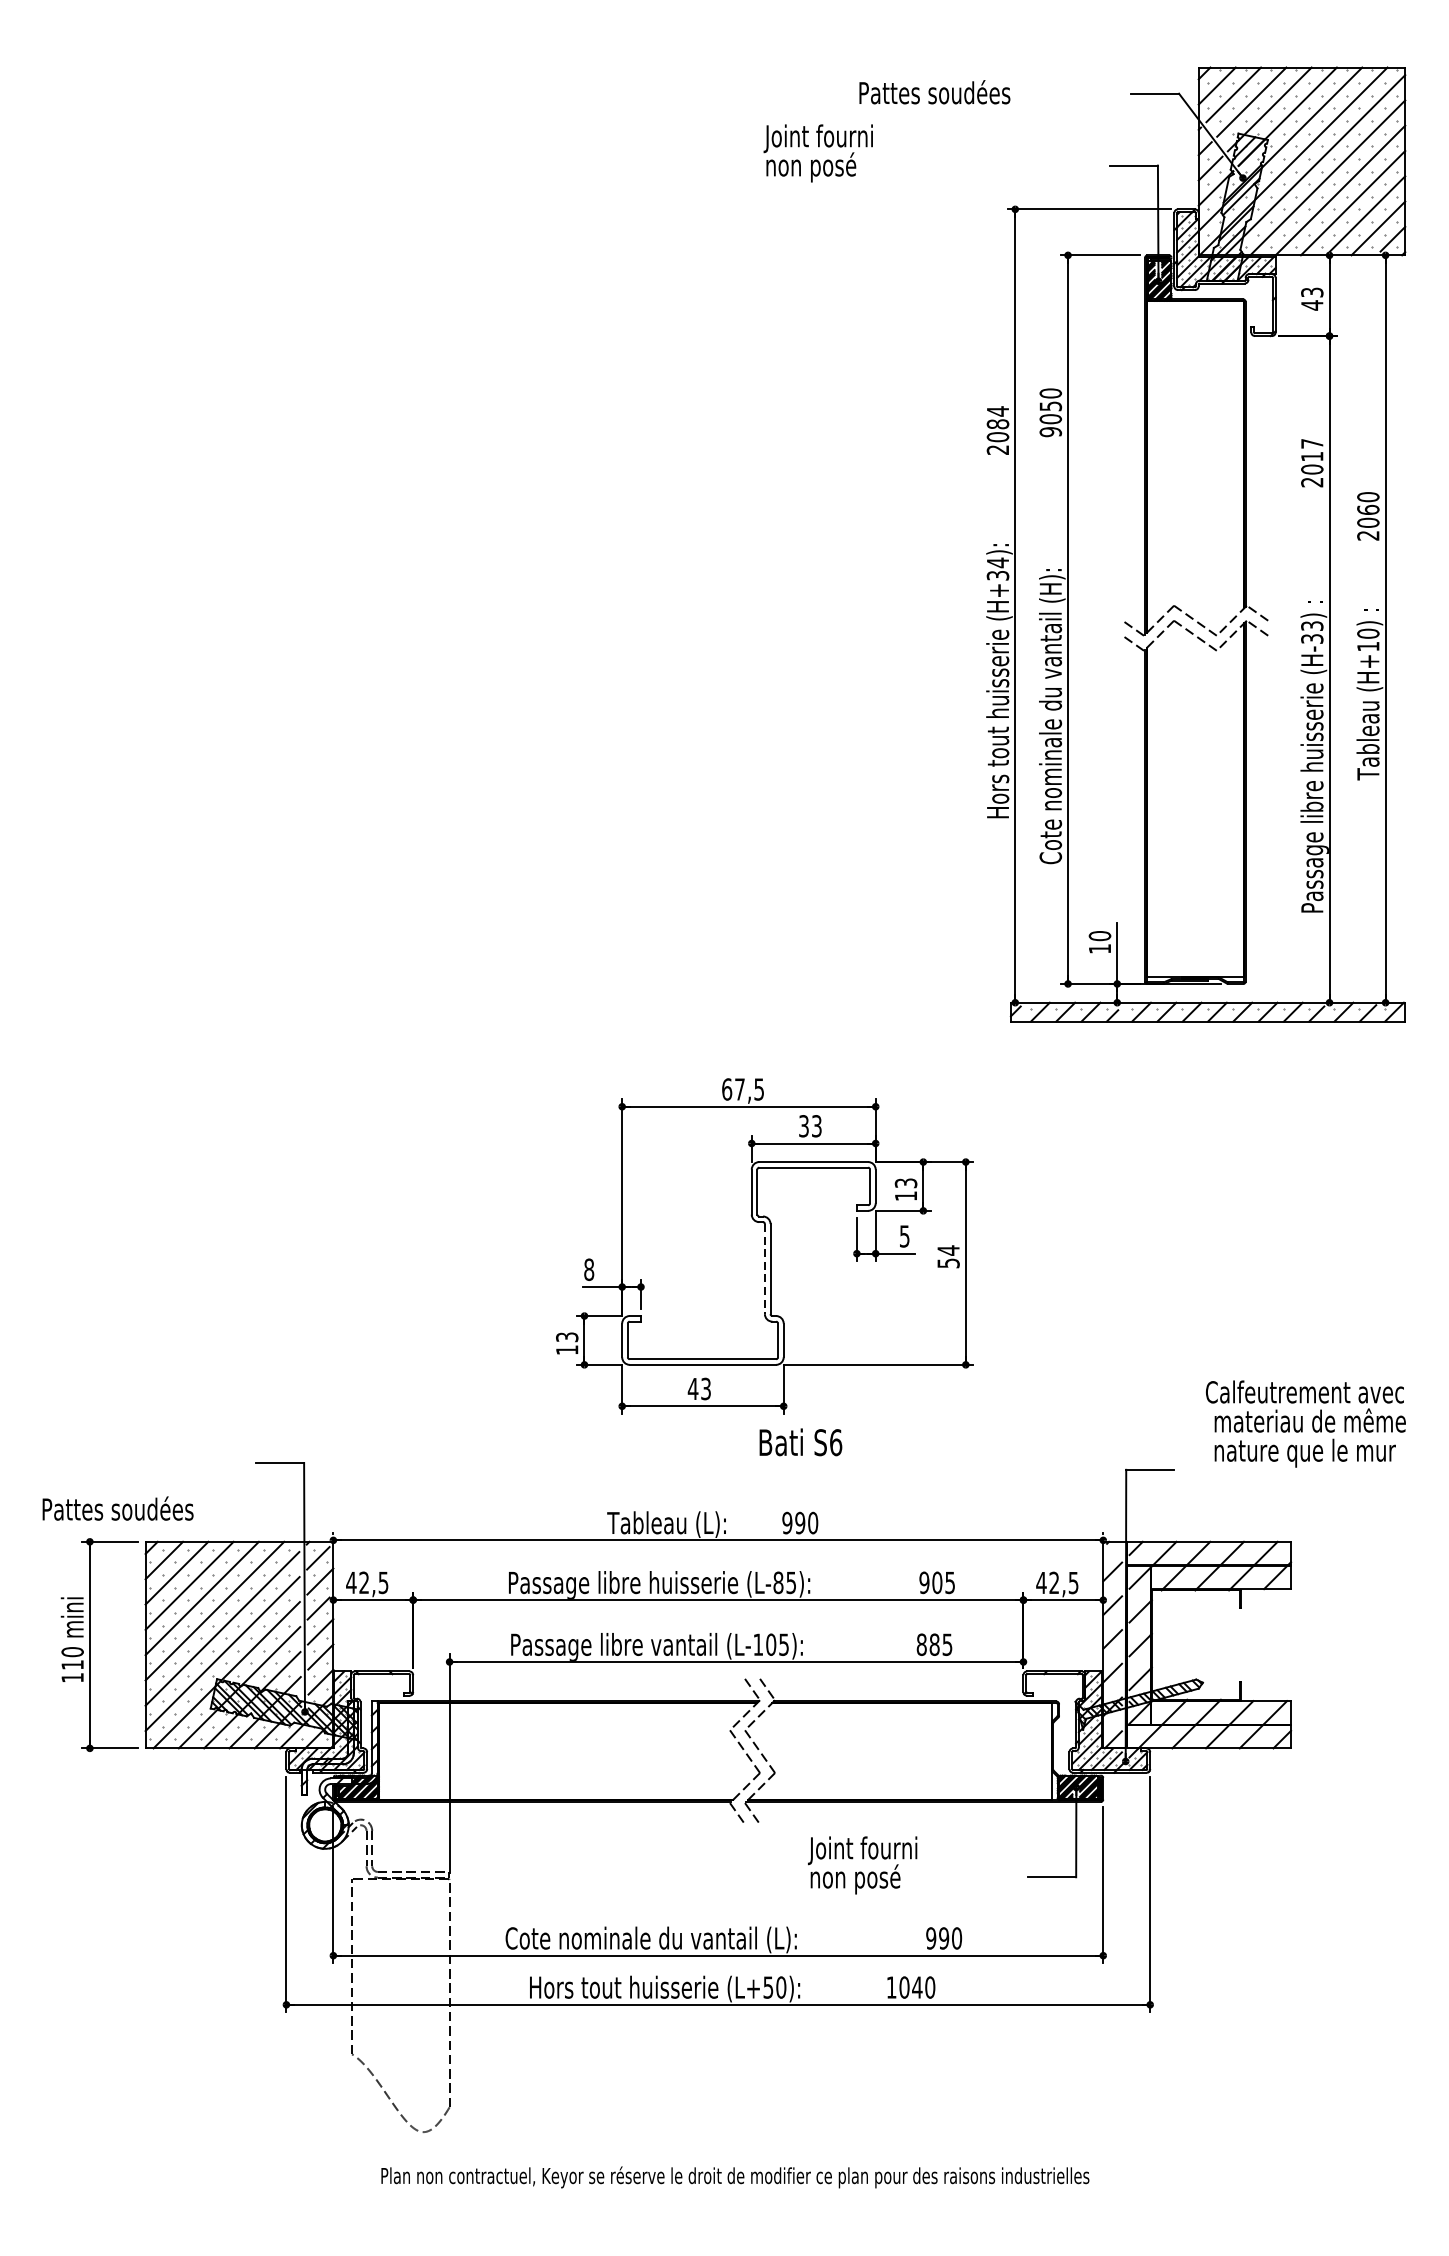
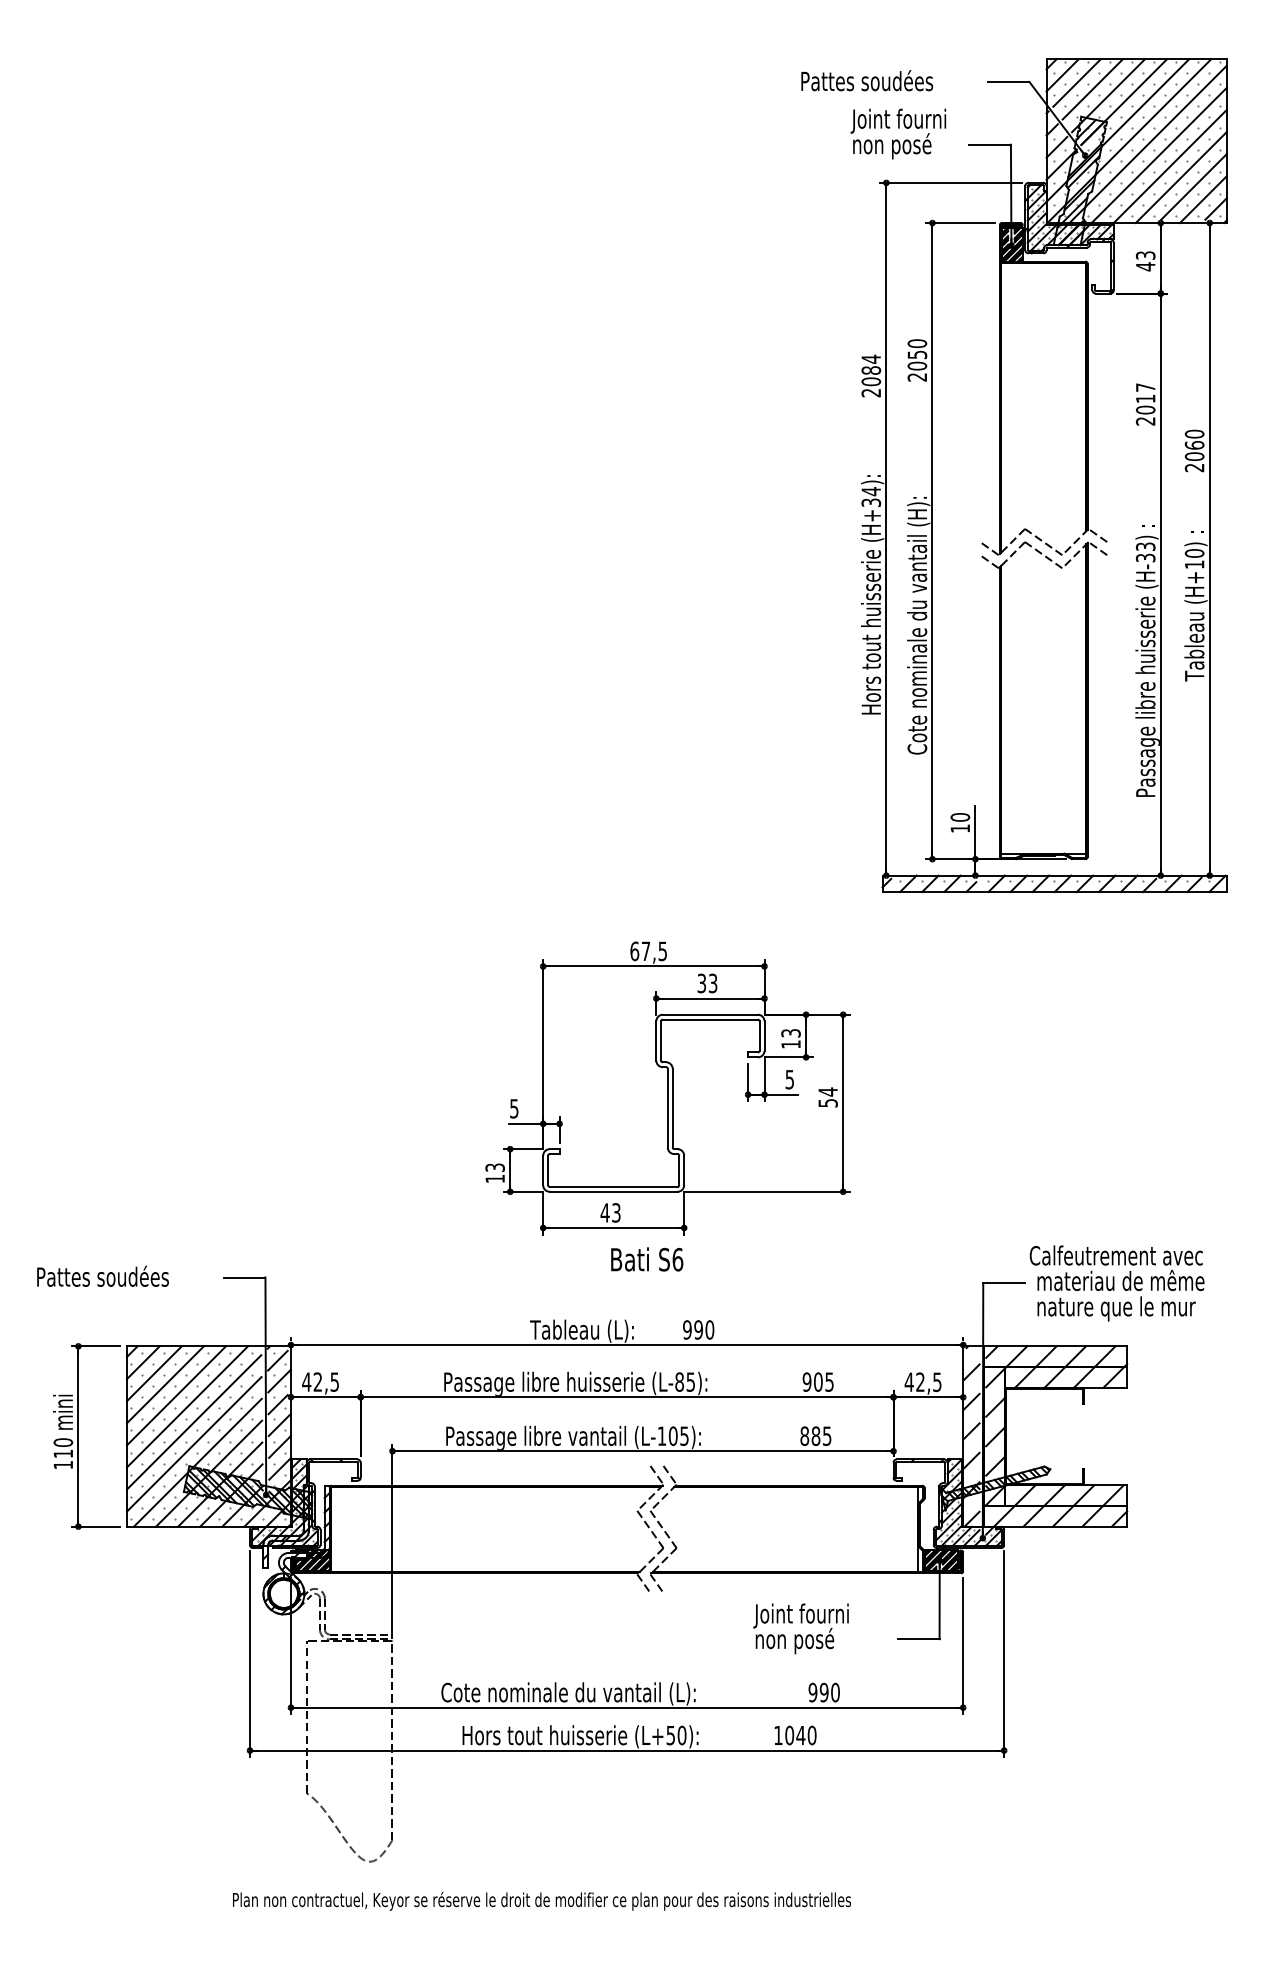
text: (935, 92) -> (867, 80), moved
text: (818, 152) -> (898, 133), moved
text: (1050, 432) -> (917, 377), 9050 -> 2050
text: (589, 1269) -> (514, 1108), 8 -> 5
line: (764, 1269) -> (667, 1108), dashed -> solid
text: (1305, 1424) -> (1116, 1283), moved
text: (801, 1442) -> (647, 1259), moved
text: (117, 1507) -> (102, 1275), moved
text: (861, 1865) -> (800, 1628), moved
text: (734, 2176) -> (541, 1900), moved

